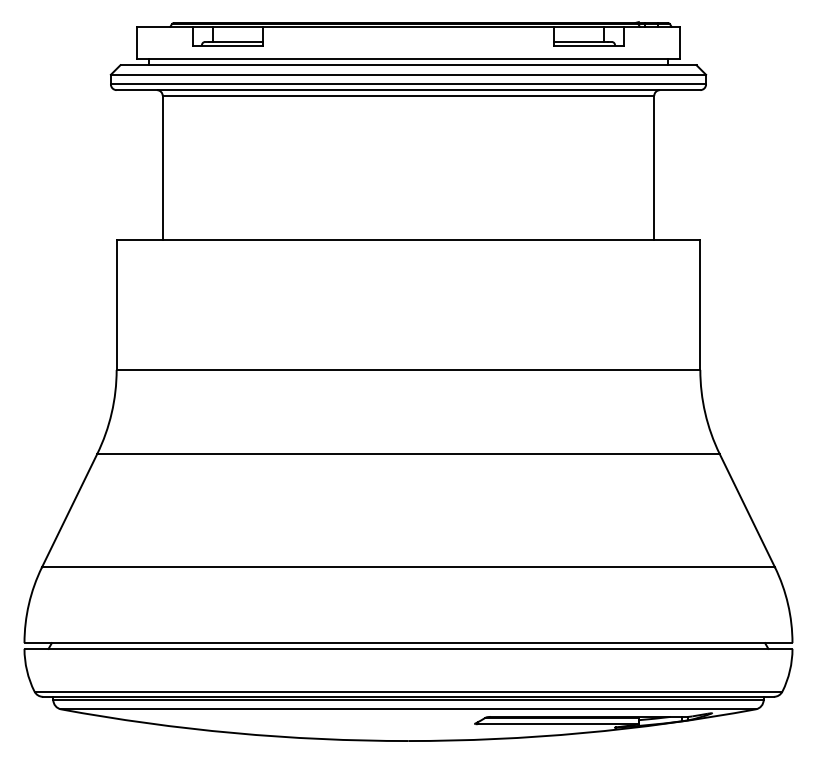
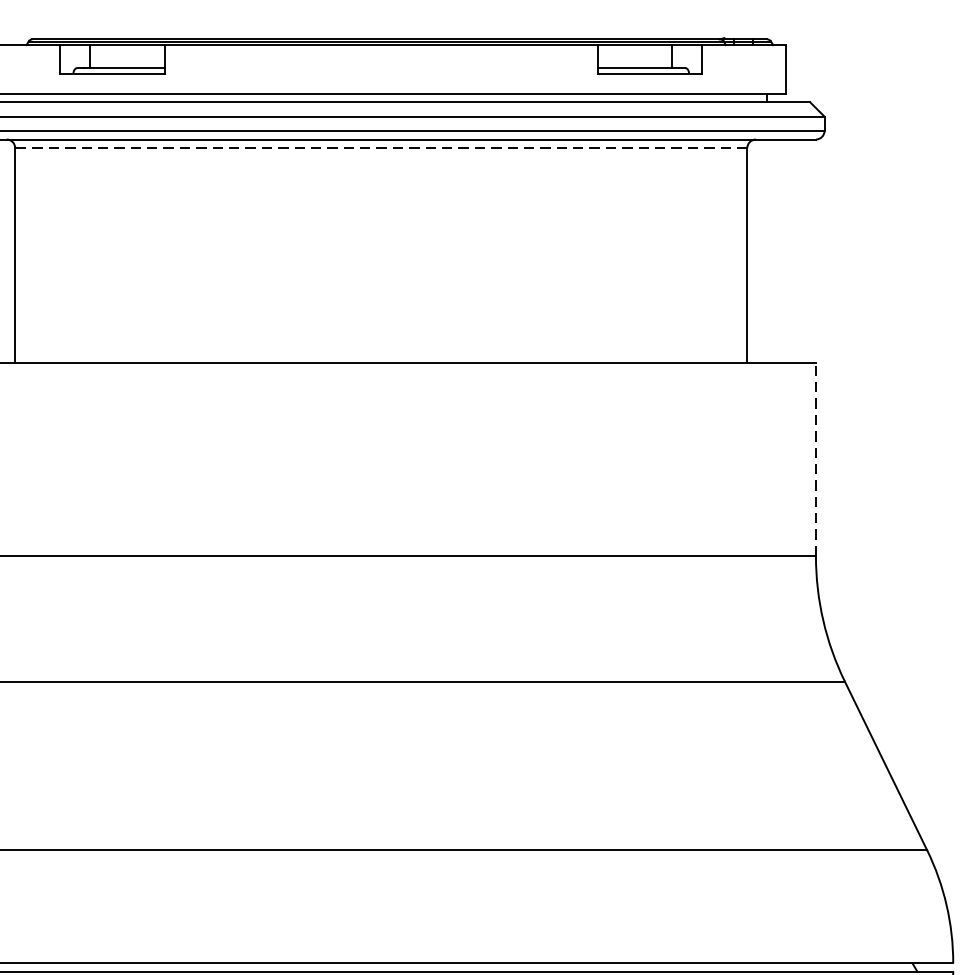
line: (408, 95) -> (381, 147), solid -> dashed
line: (700, 304) -> (816, 458), solid -> dashed

